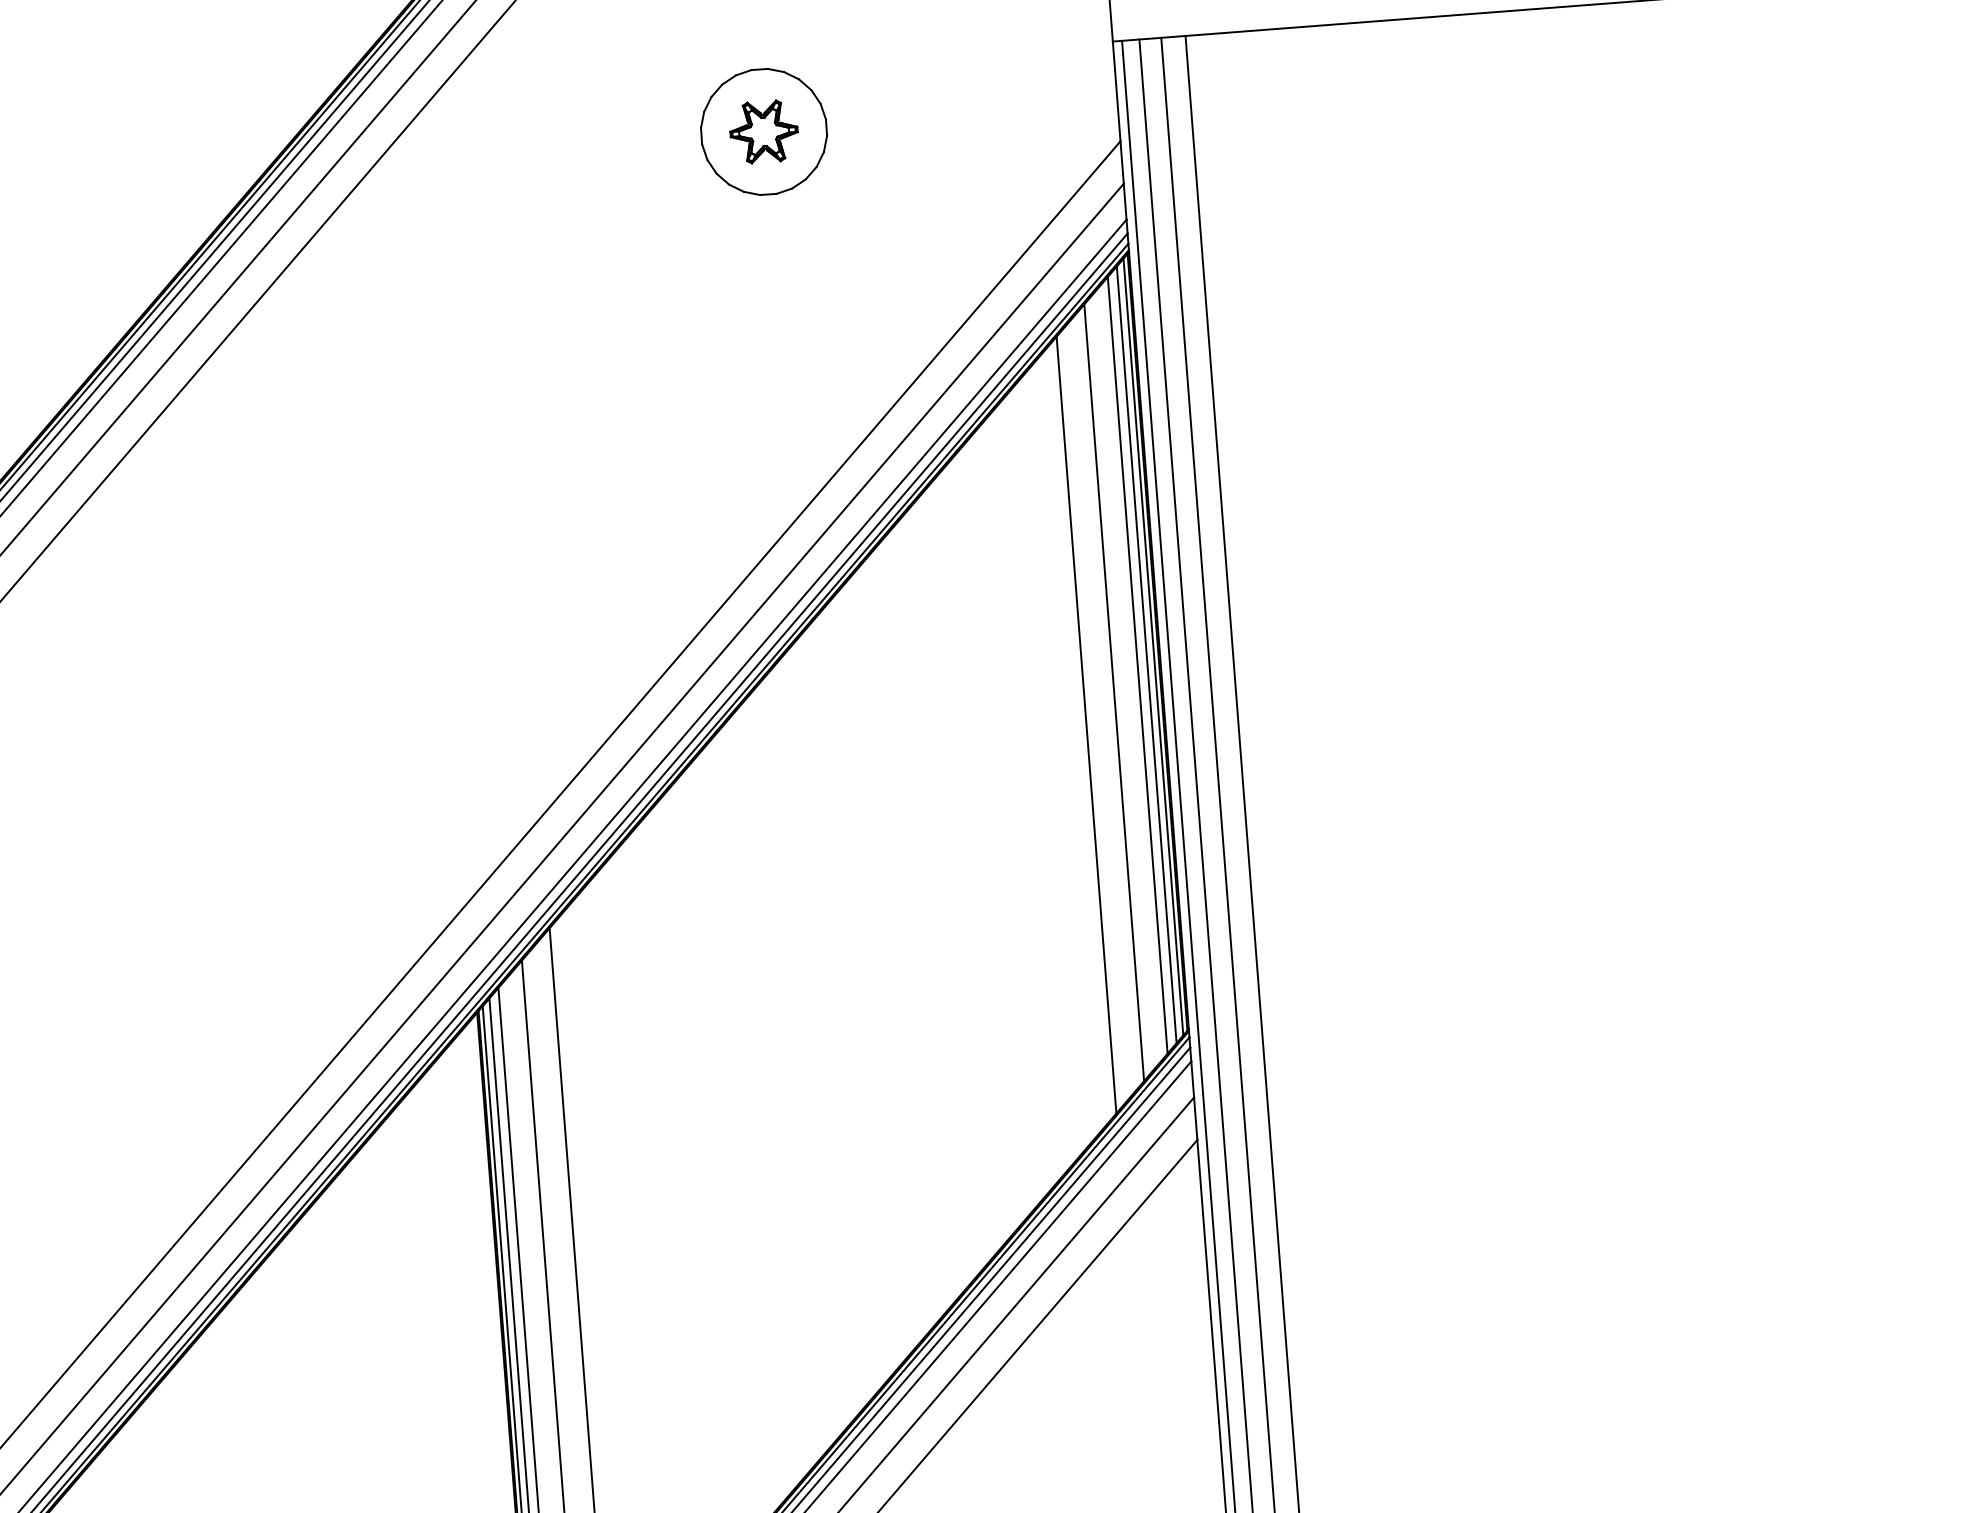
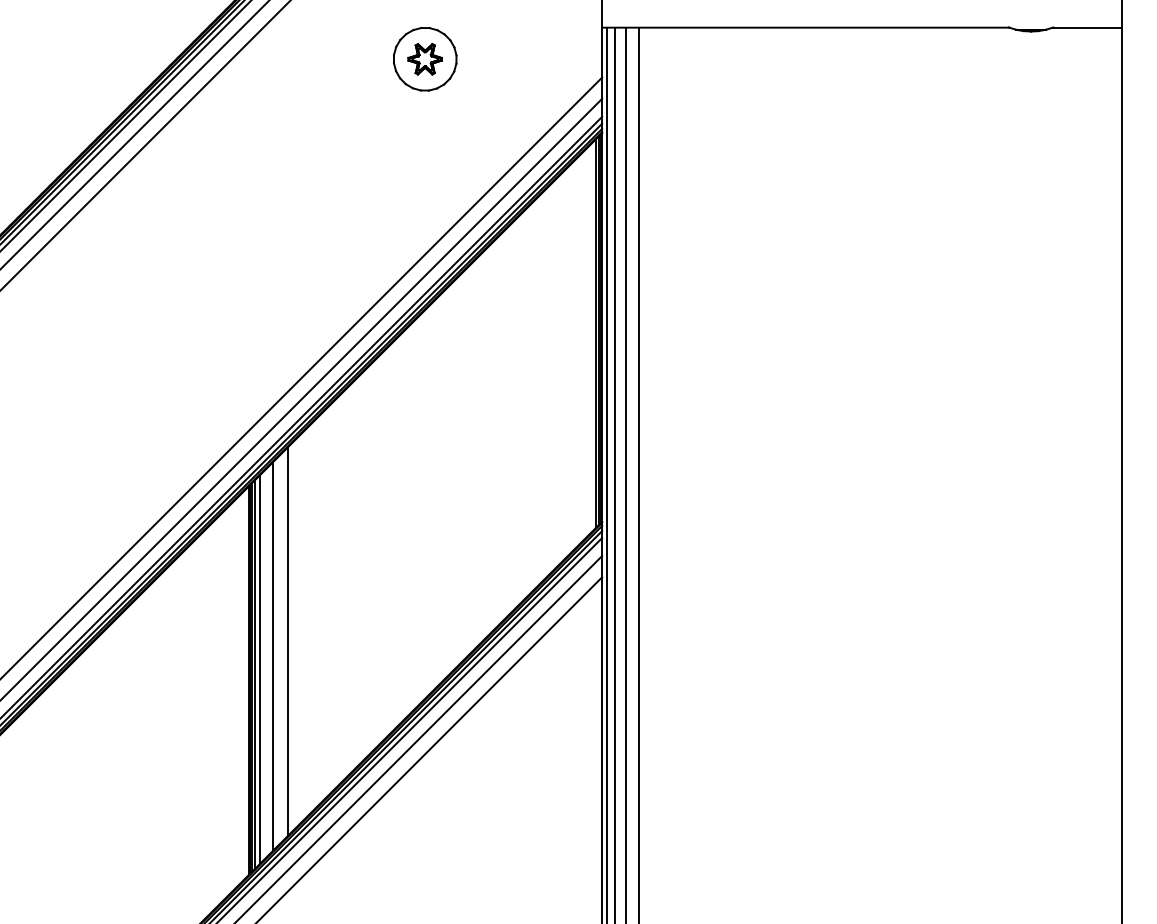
line: (1137, 664) -> (590, 338), removed
line: (1113, 692) -> (577, 351), removed
line: (1085, 724) -> (562, 366), removed

